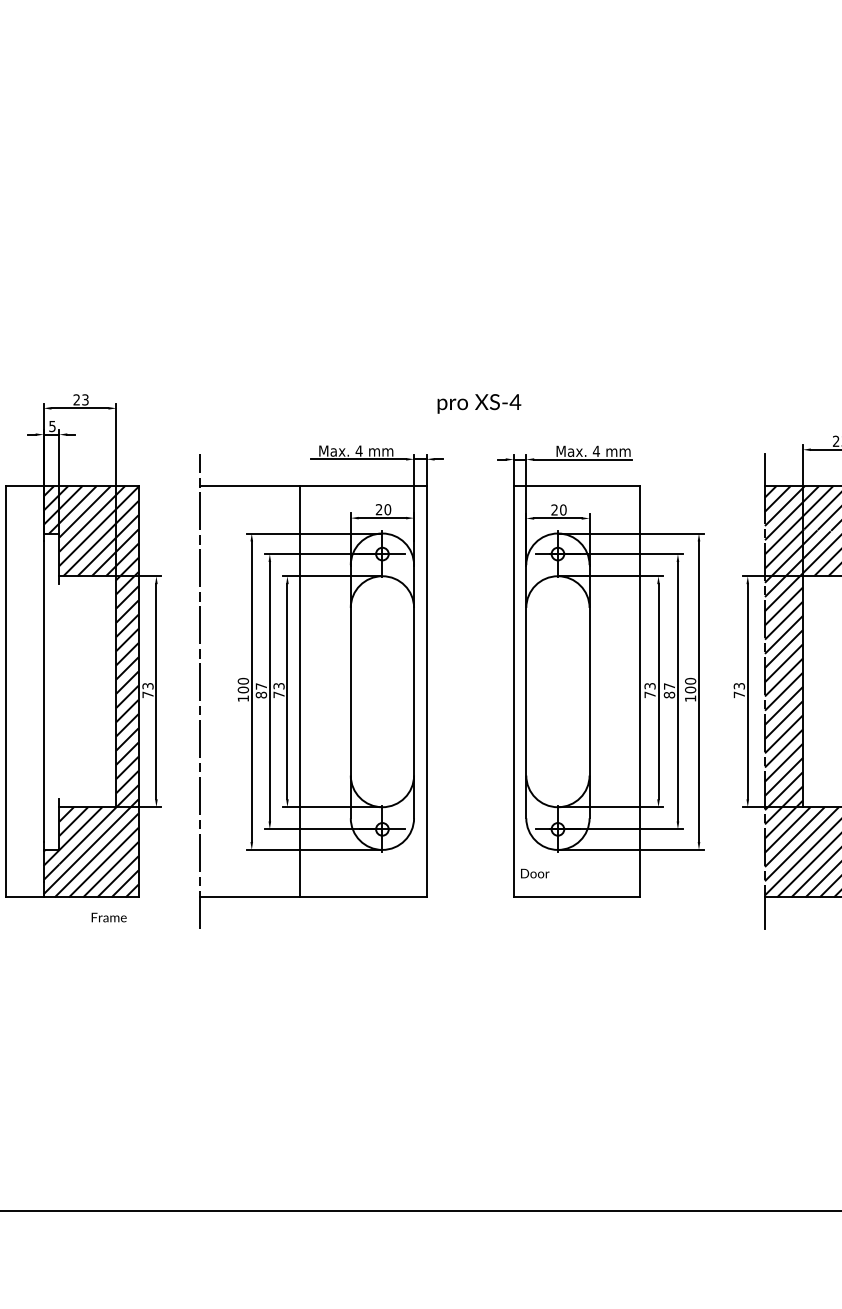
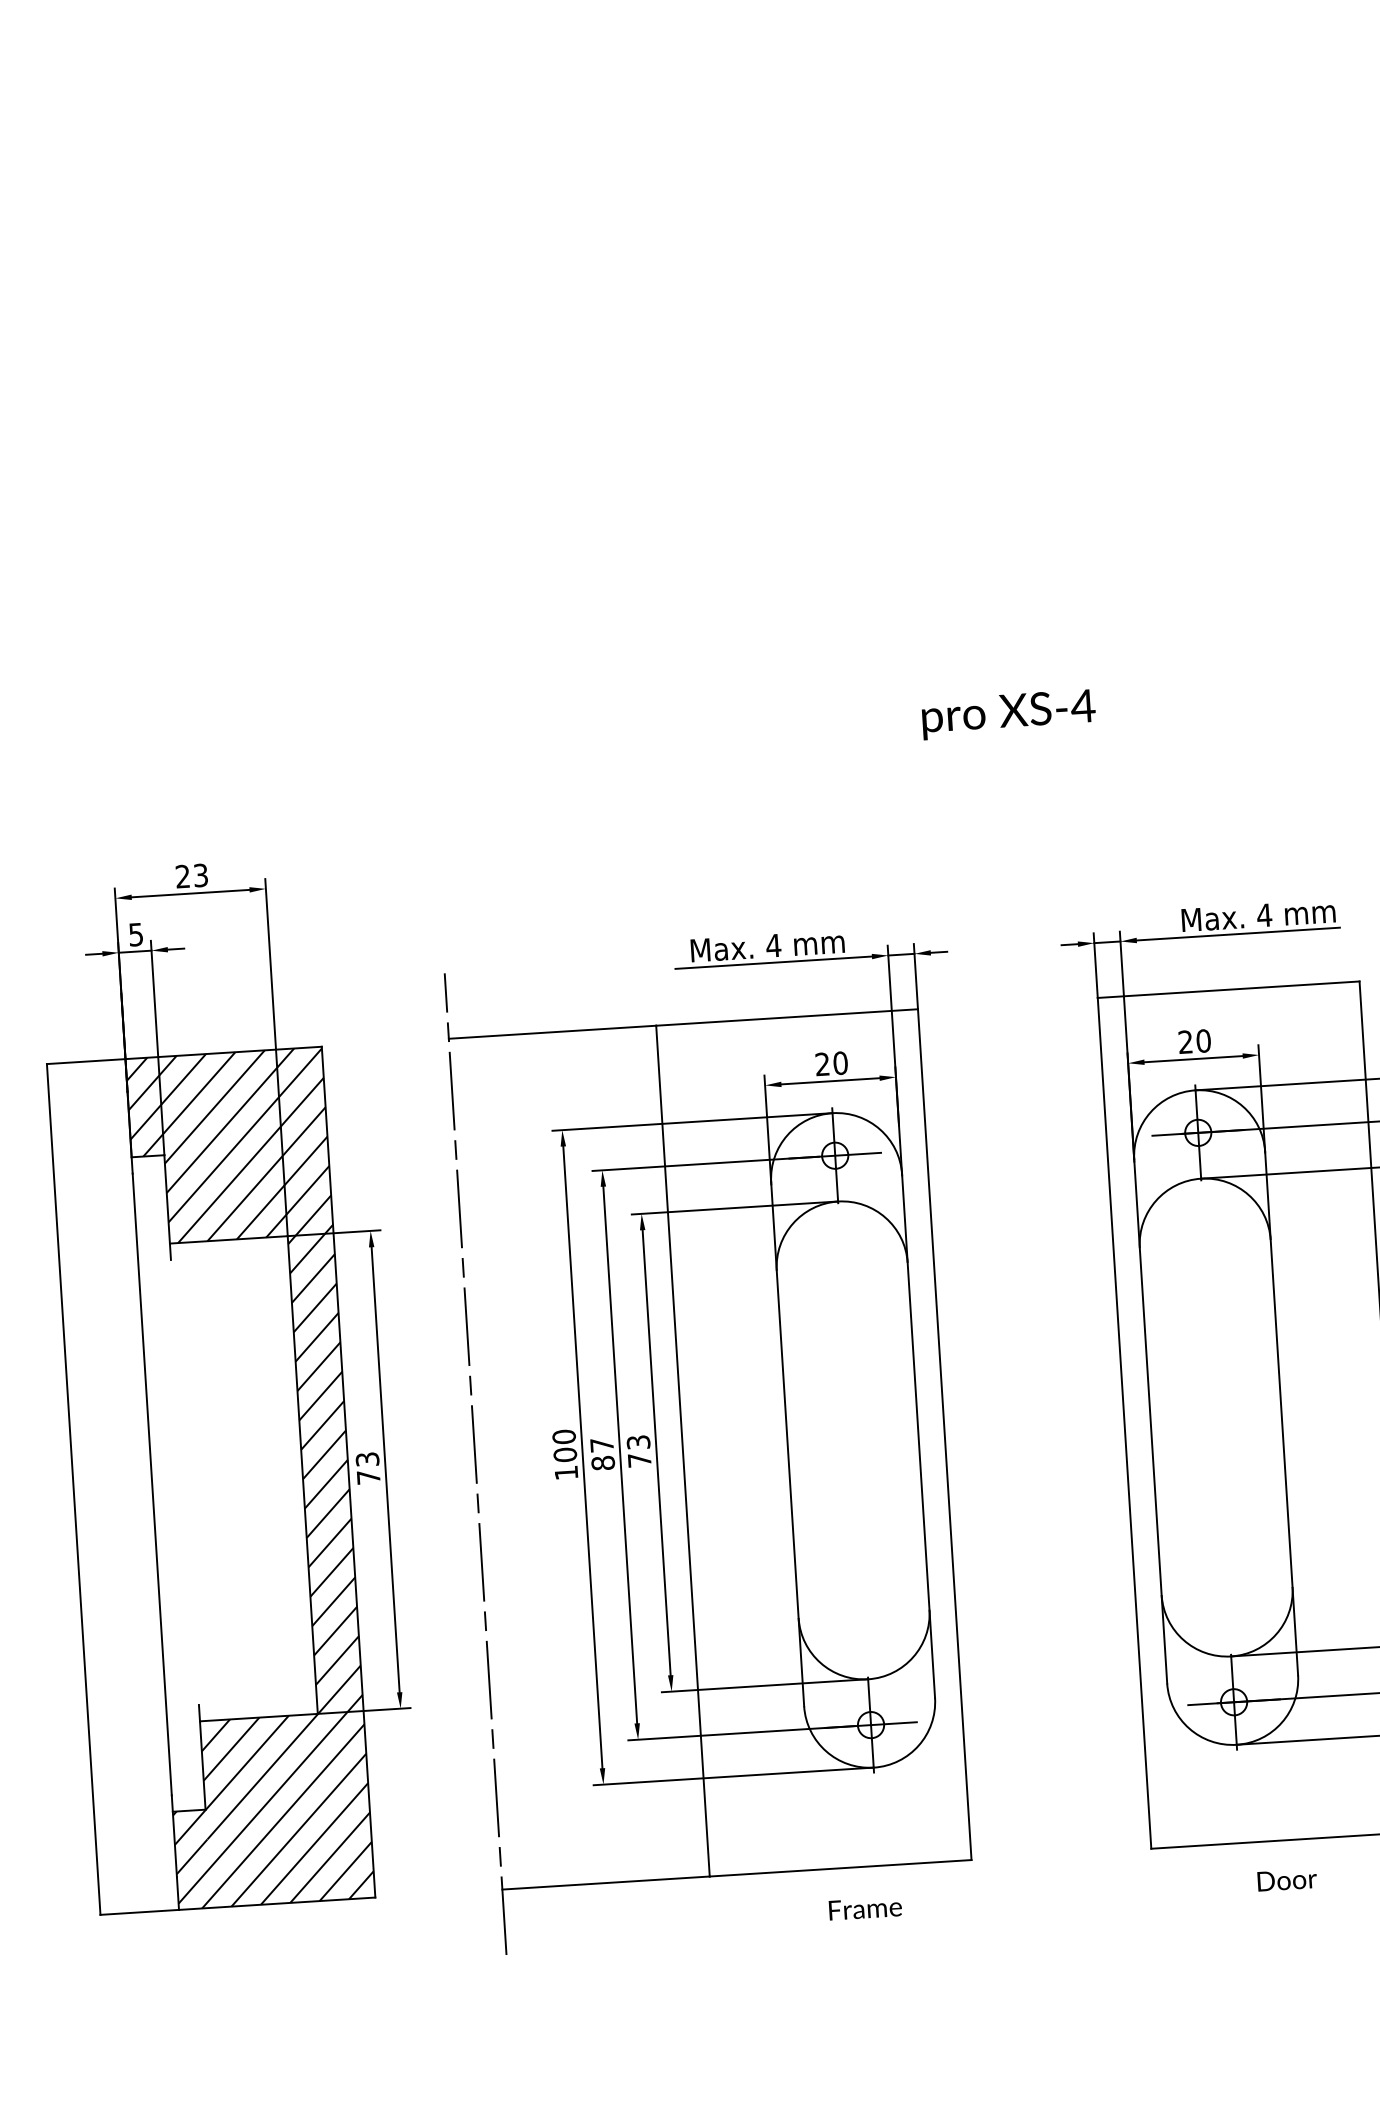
text: (479, 403) -> (1008, 713), moved
text: (535, 873) -> (1287, 1879), moved
text: (108, 917) -> (864, 1908), moved

